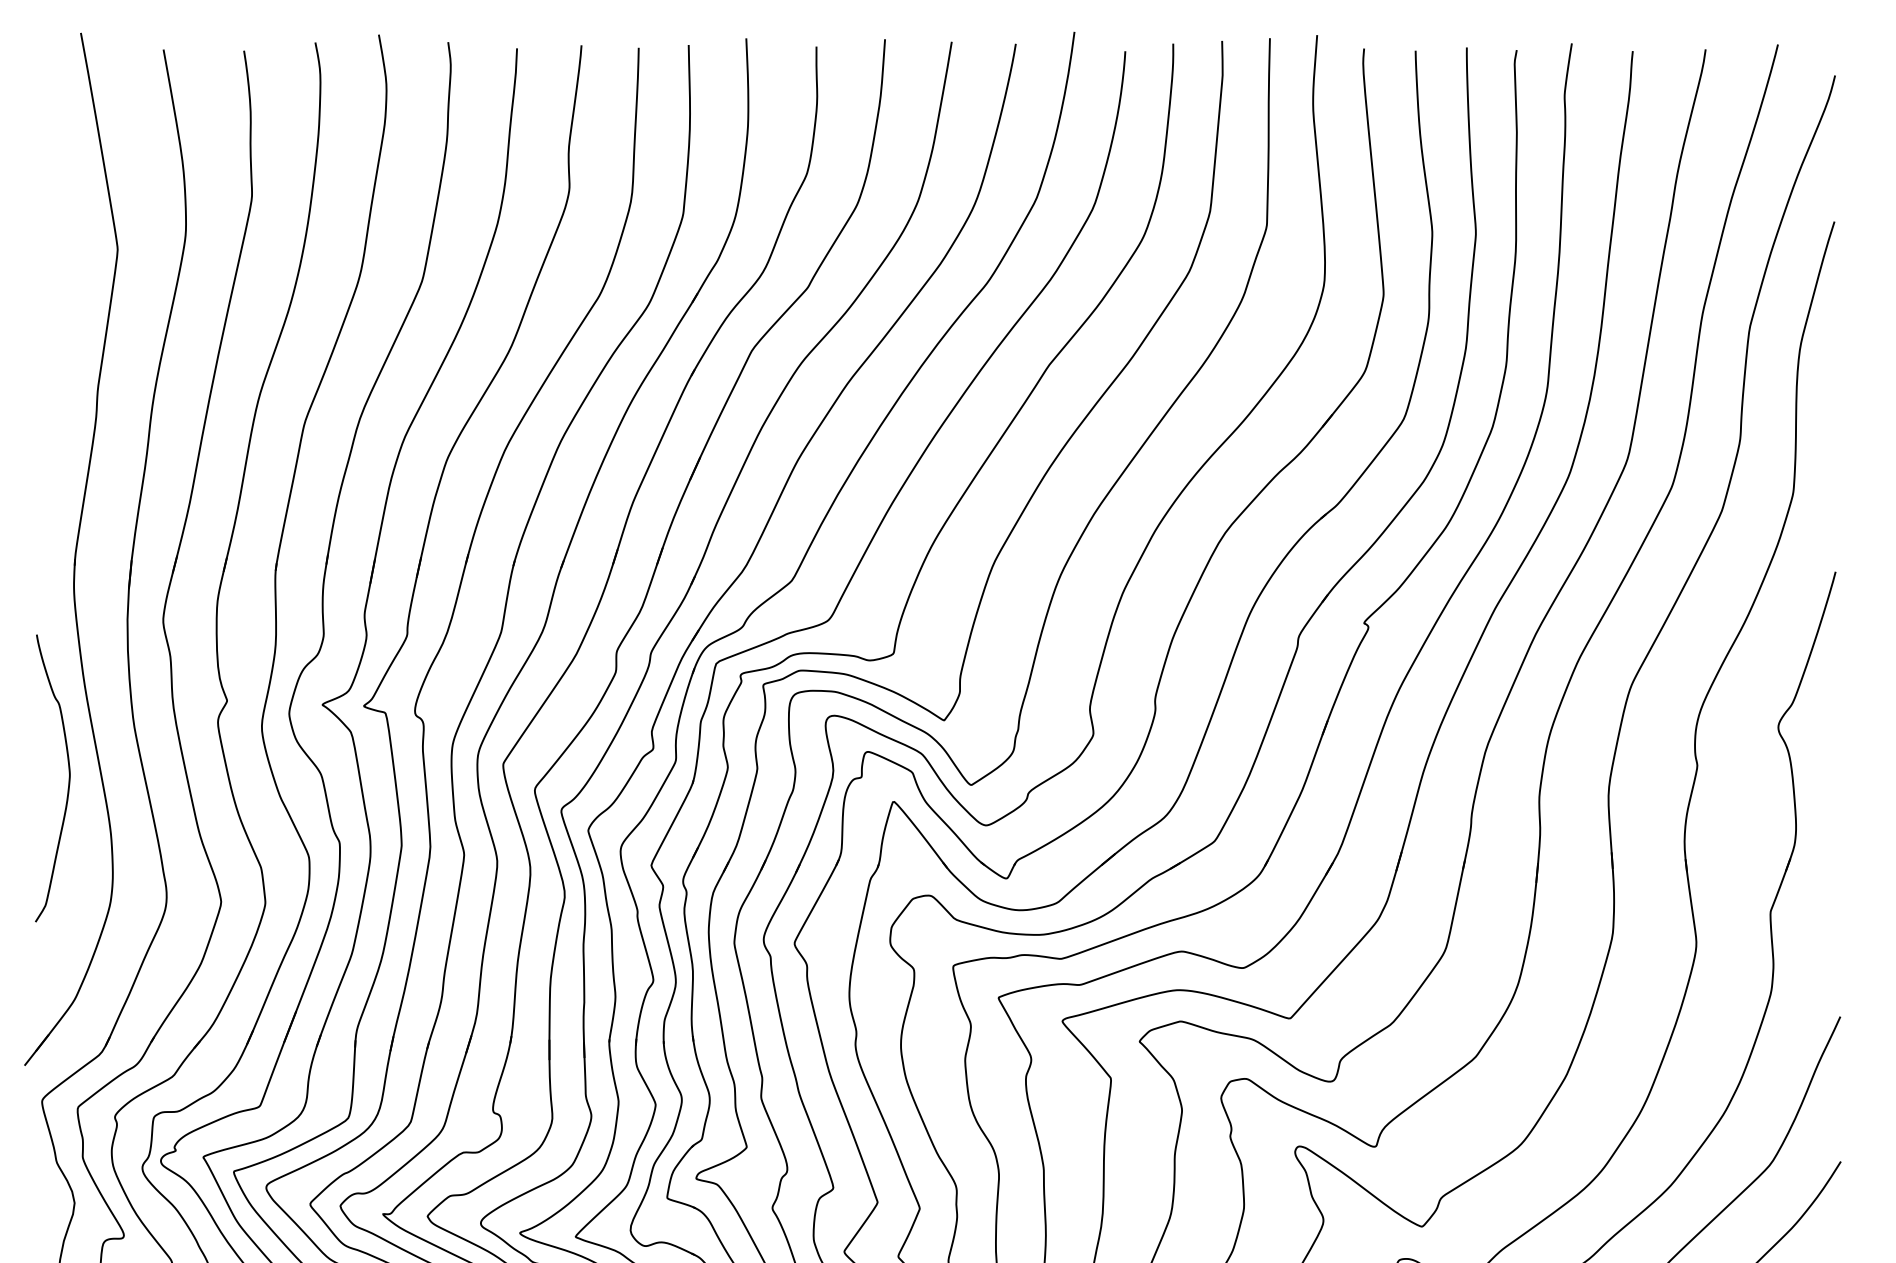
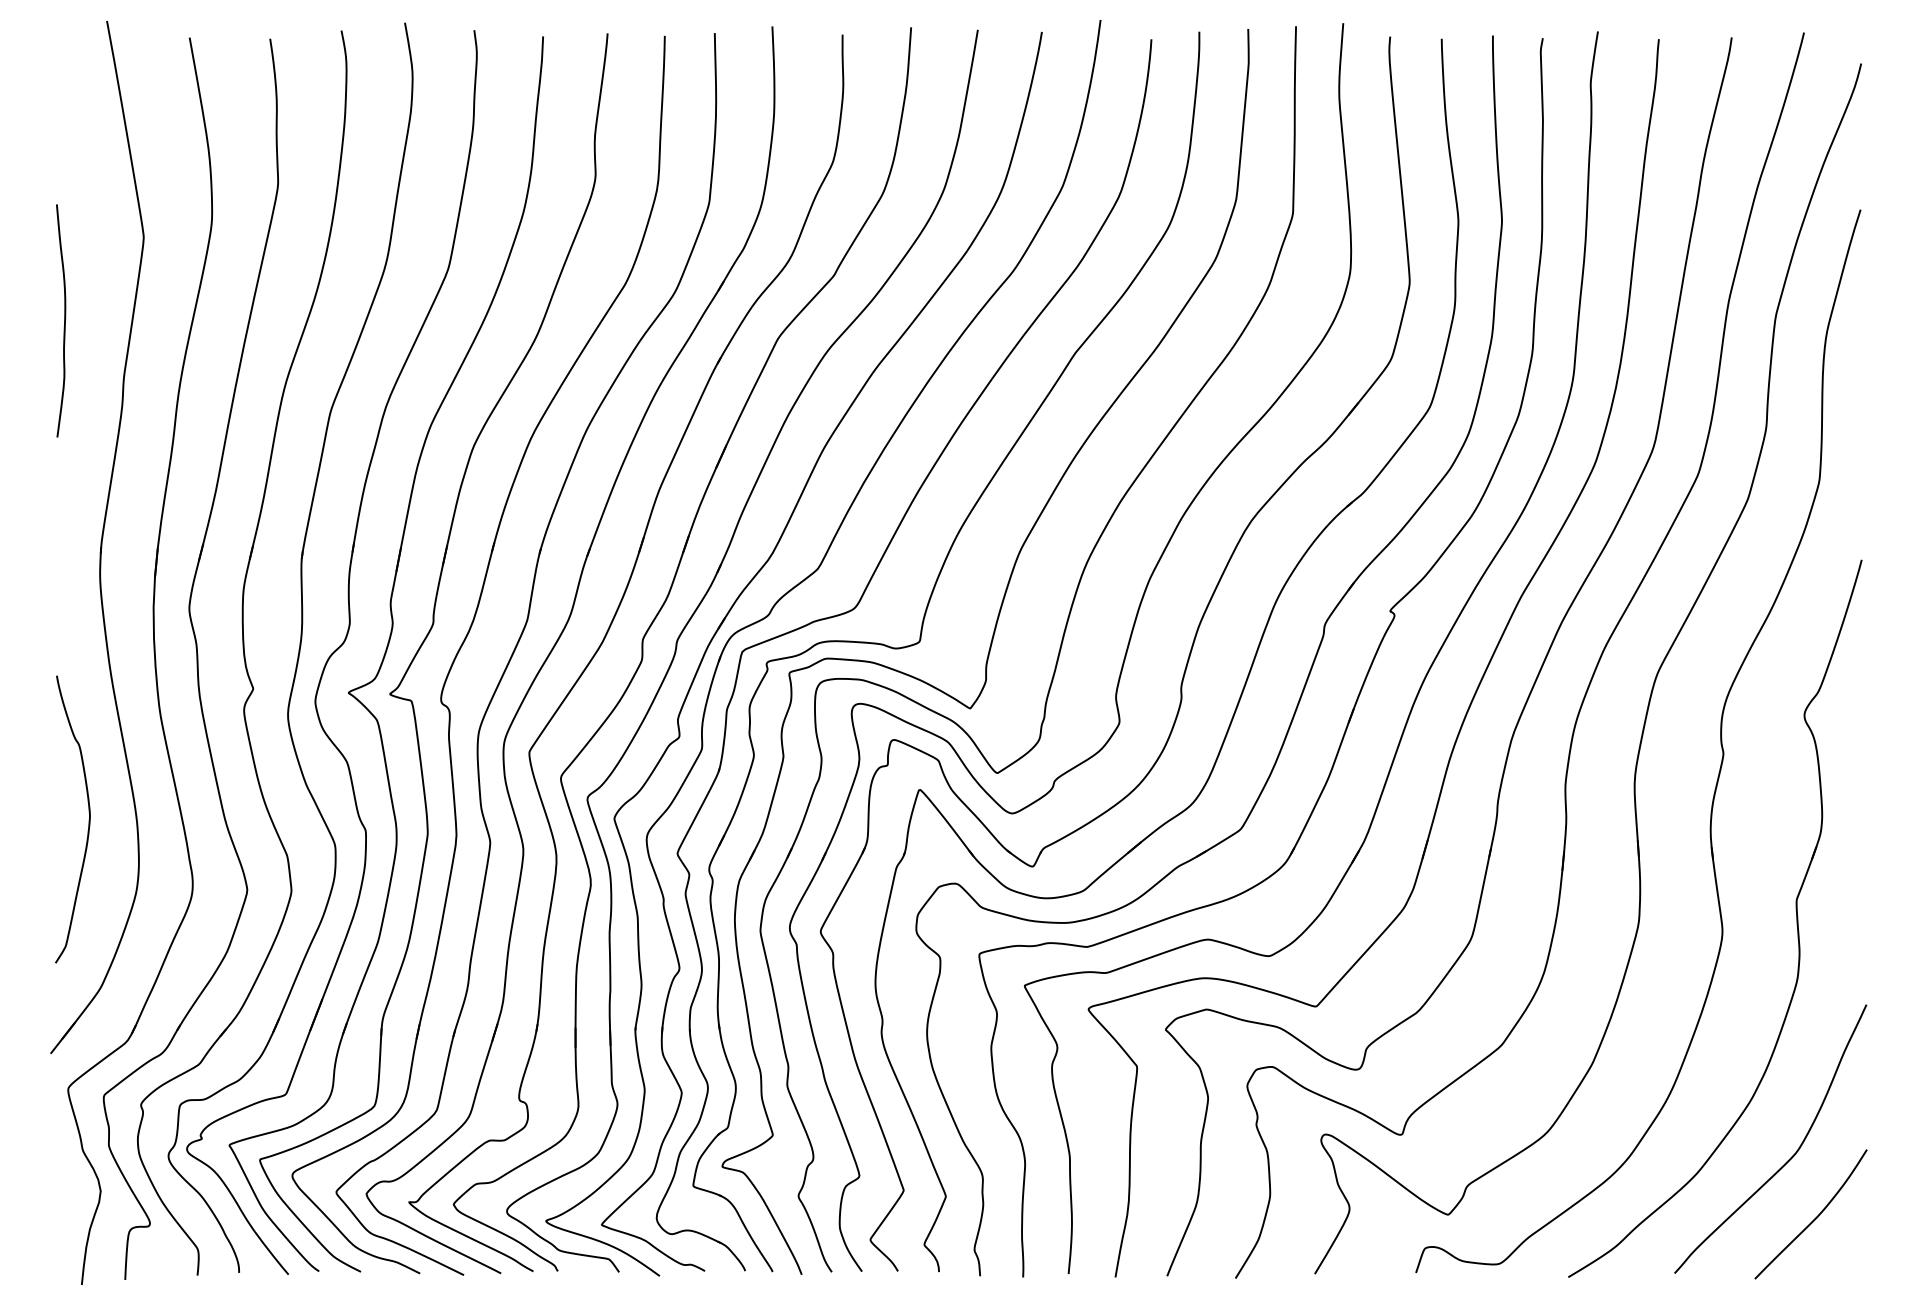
curve: (38, 332) -> (64, 320), added
curve: (68, 778) -> (88, 819), moved

